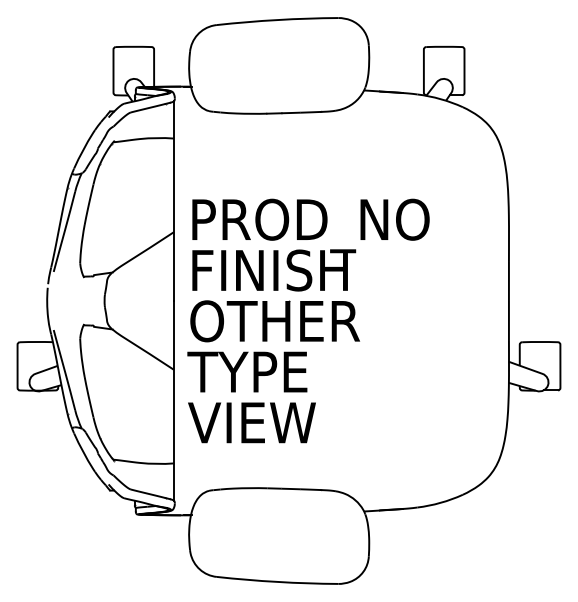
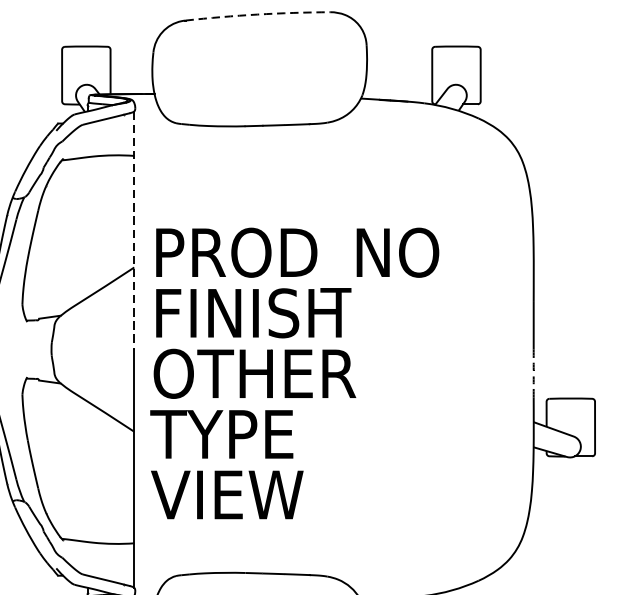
line: (277, 20) -> (257, 15), solid -> dashed
line: (174, 201) -> (134, 230), solid -> dashed
line: (508, 320) -> (533, 372), solid -> dashed

